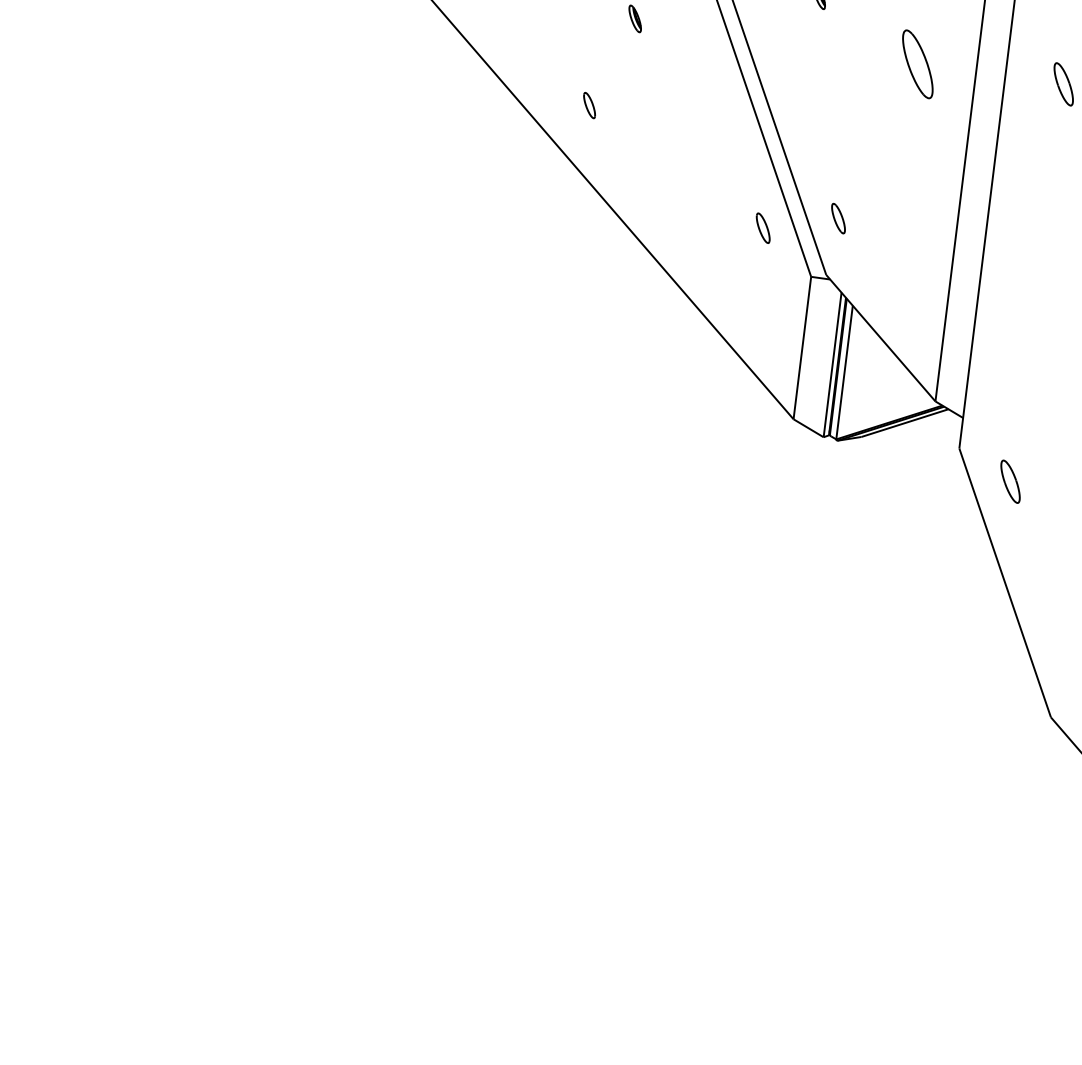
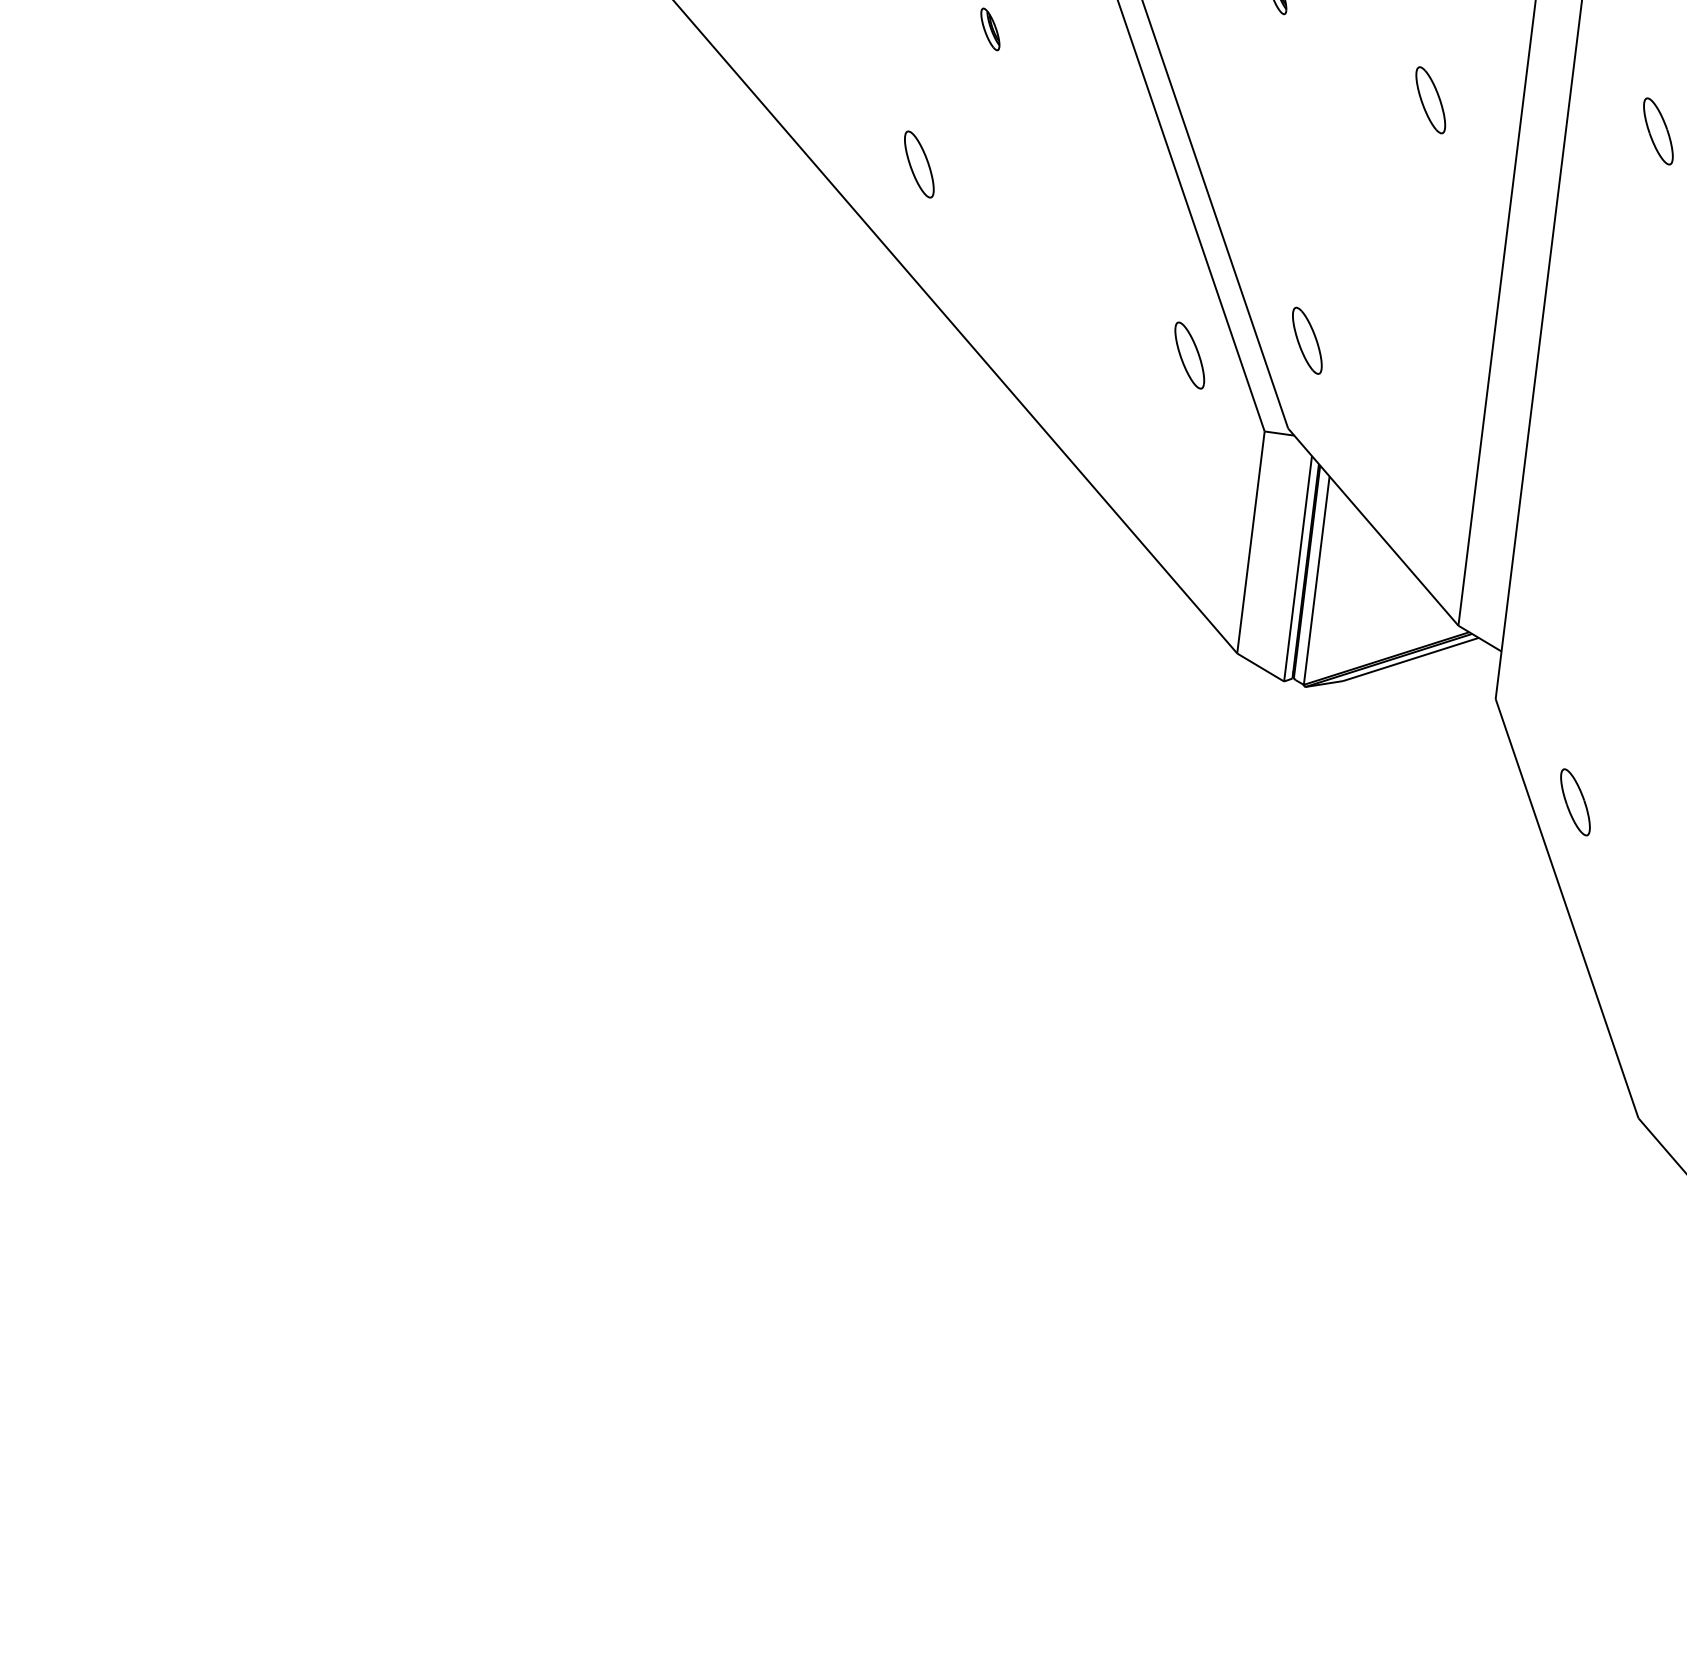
part: (917, 64) -> (1430, 100), size x0.62
part: (589, 105) -> (919, 164), size x1.67
part: (838, 218) -> (1307, 340), size x1.43
part: (763, 228) -> (1190, 356), size x1.43
part: (1010, 481) -> (1575, 801), moved

